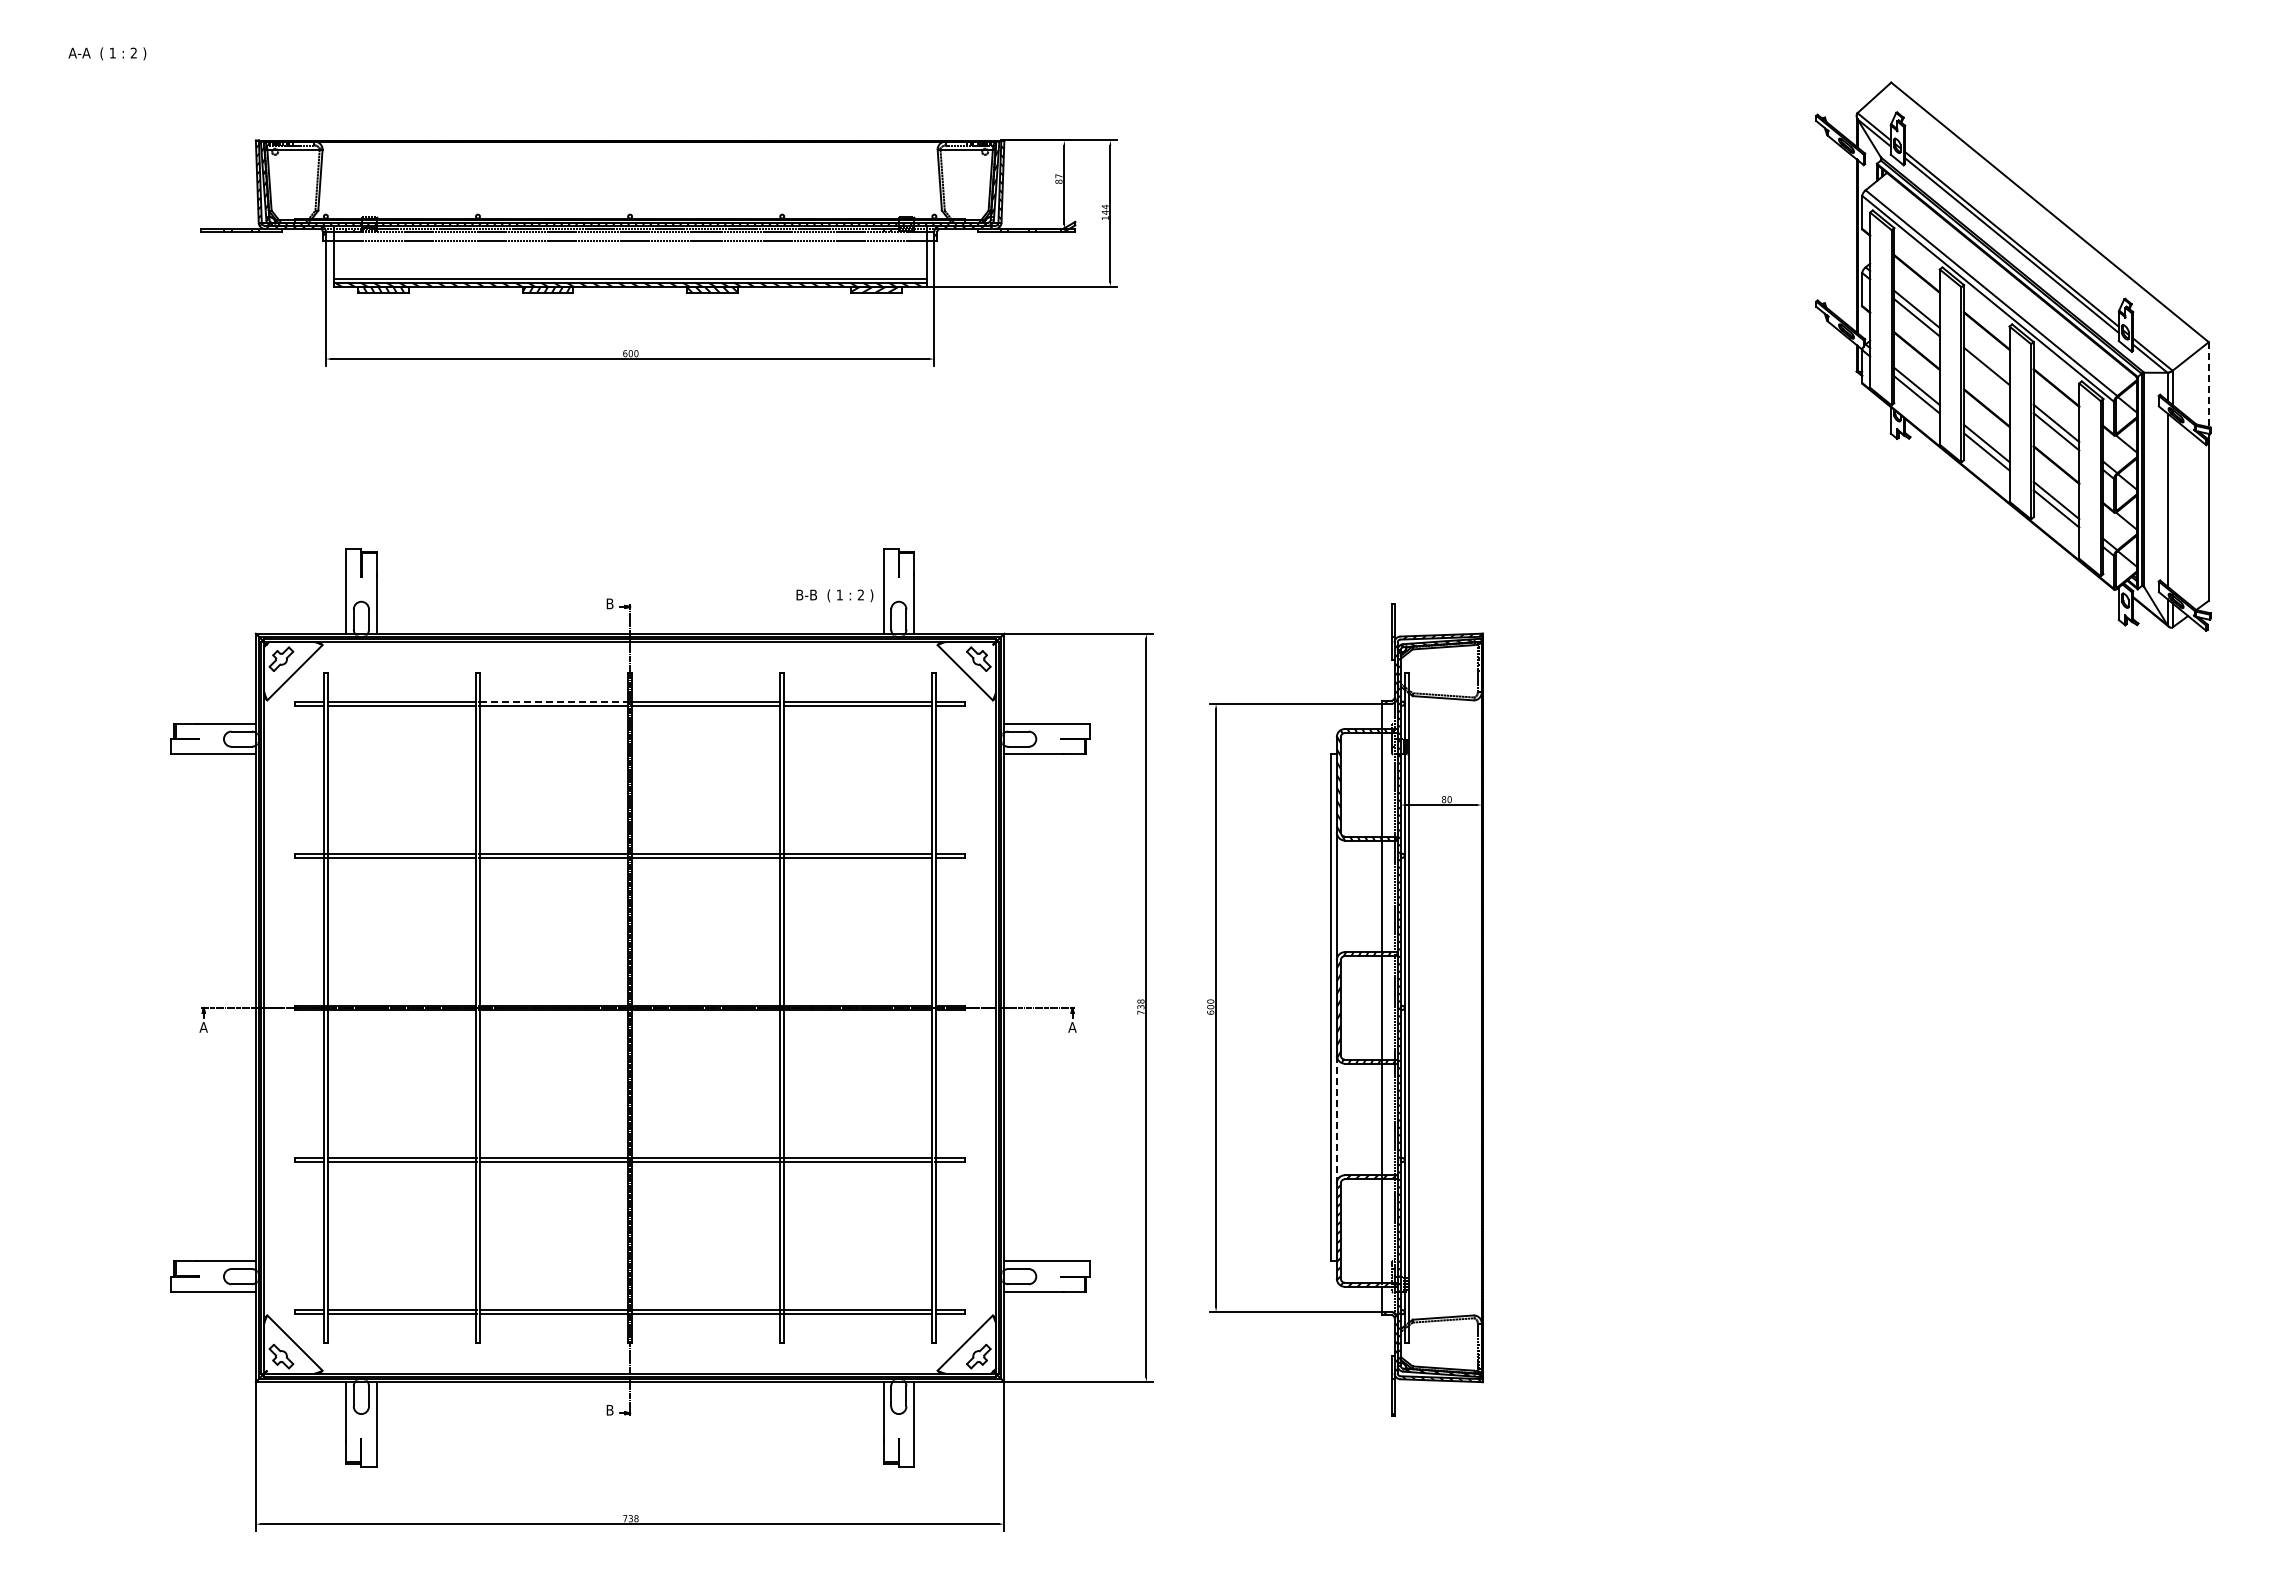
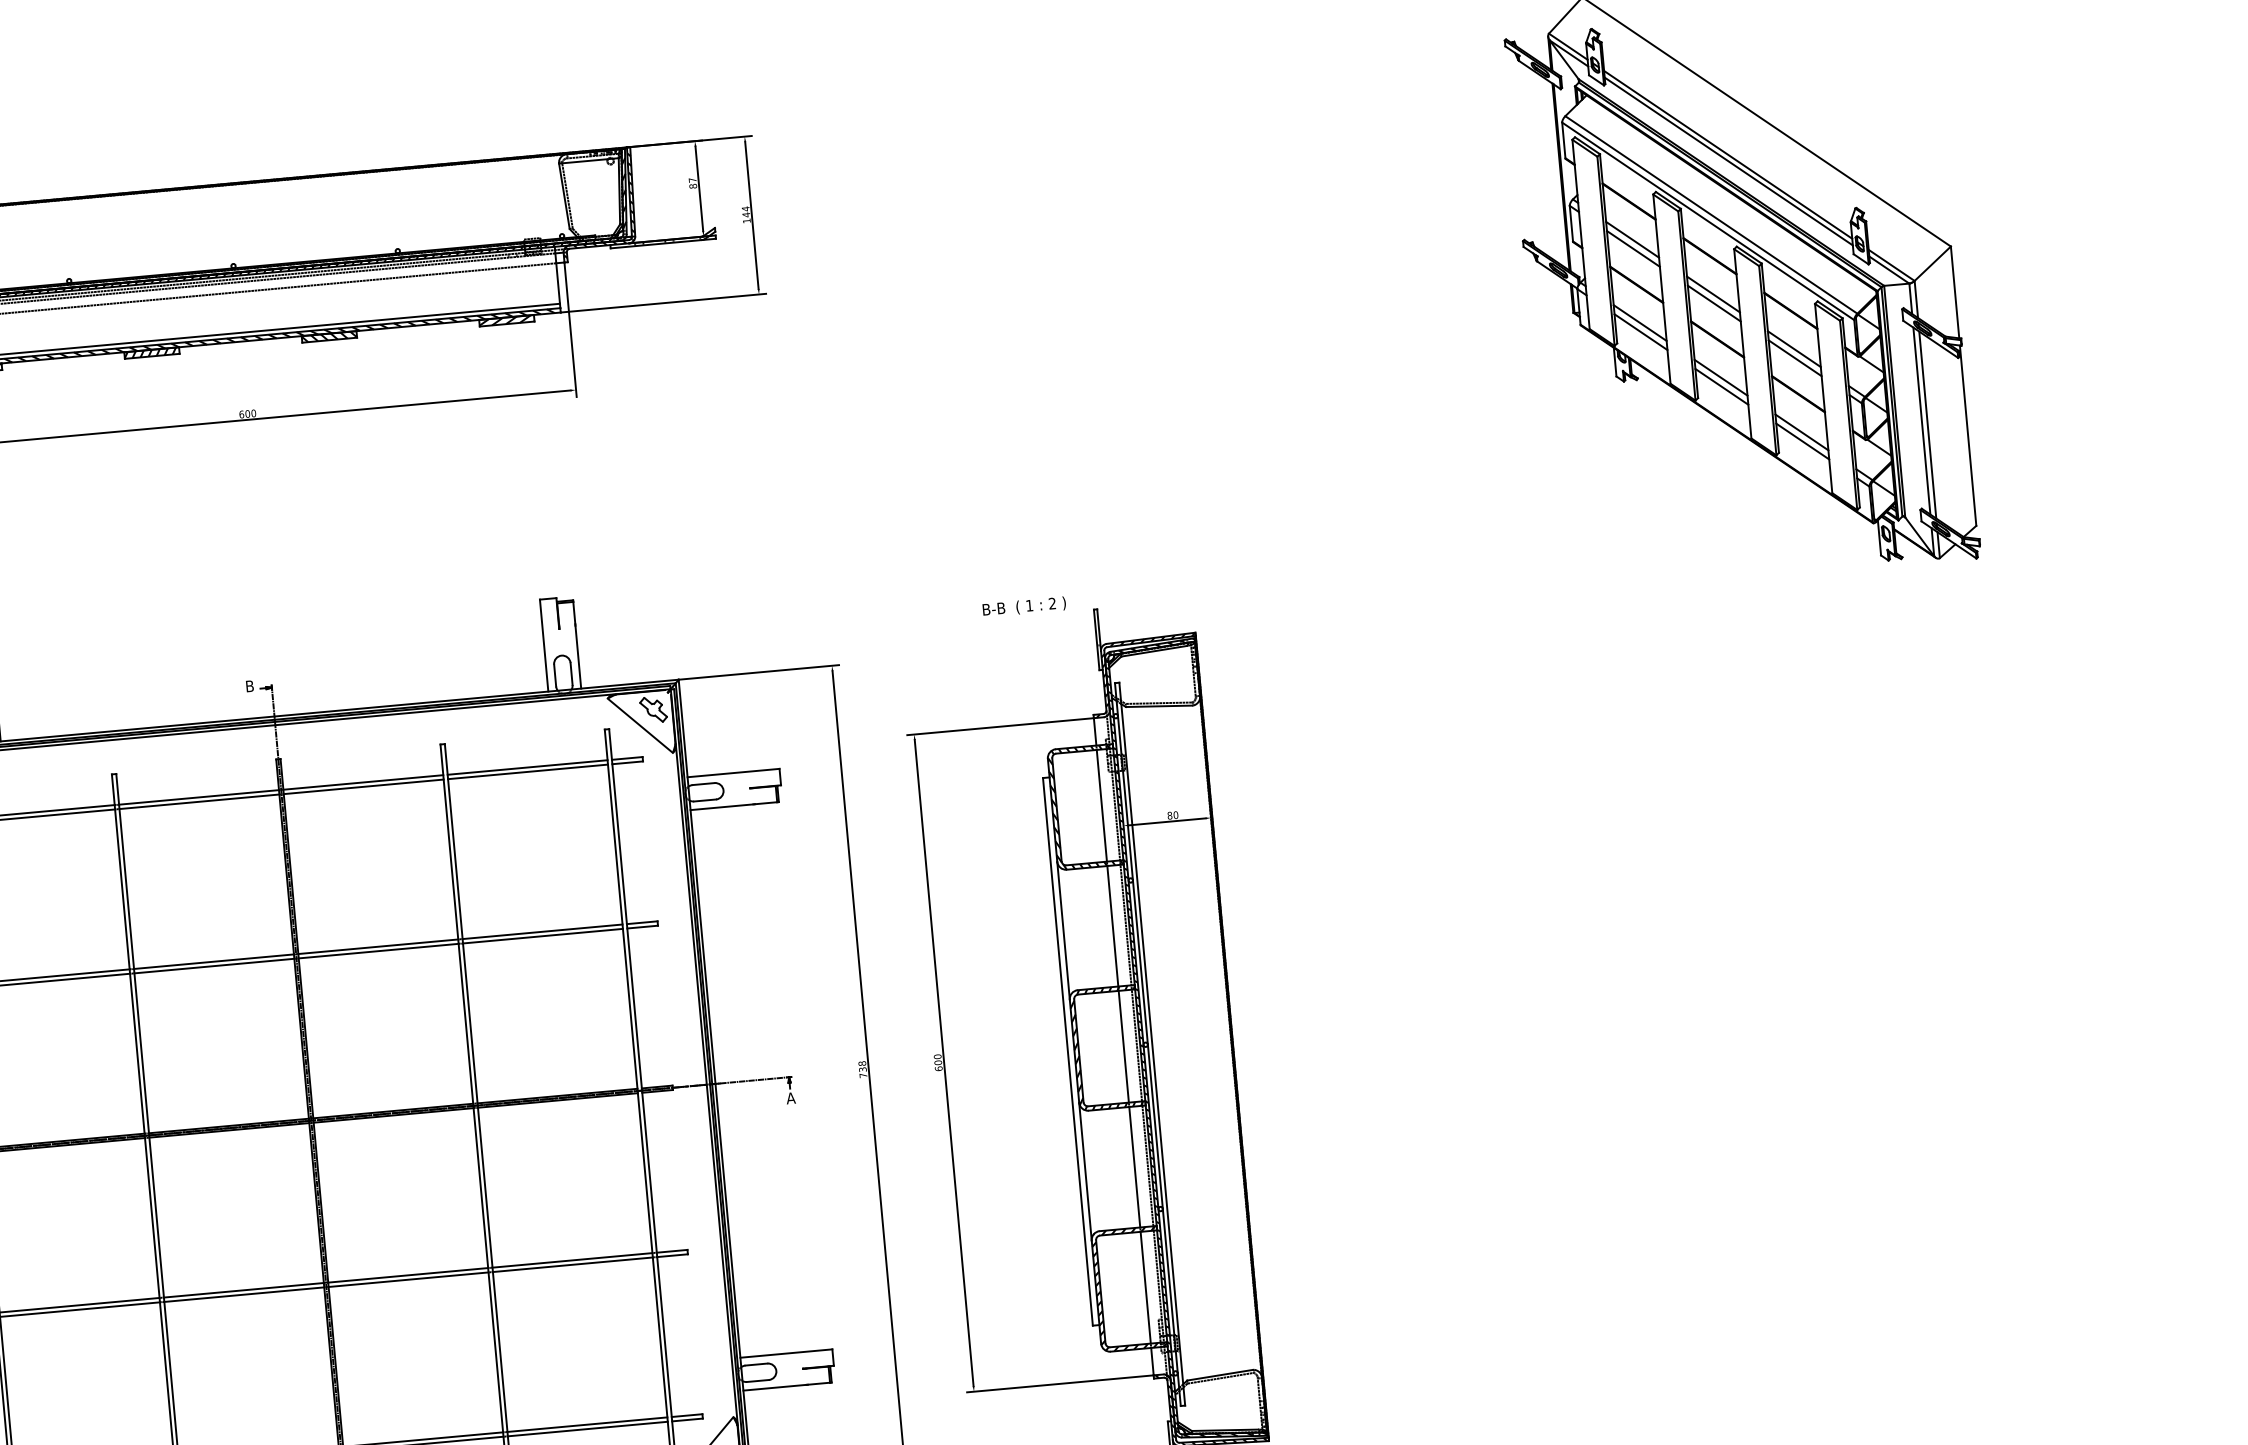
line: (1986, 374) -> (1713, 303), added
line: (2208, 385) -> (1954, 293), dashed -> solid
line: (2172, 503) -> (1927, 424), added
text: (834, 595) -> (1023, 606), moved
line: (554, 701) -> (199, 797), dashed -> solid
line: (1336, 1119) -> (1085, 1171), dashed -> solid

